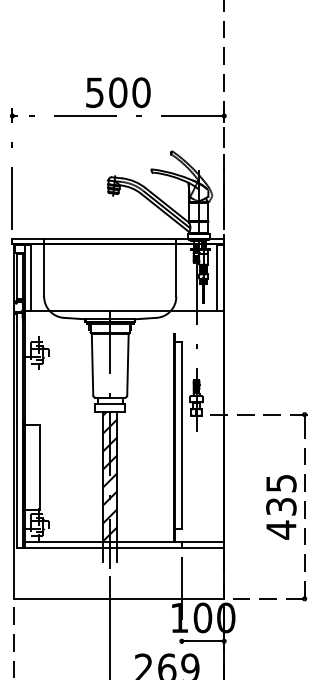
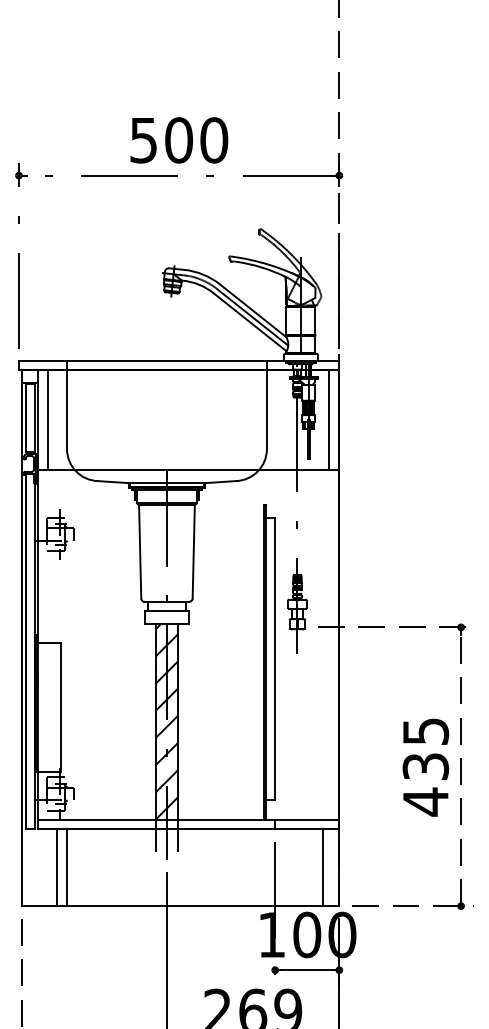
line: (37, 573) -> (56, 867), added
line: (44, 573) -> (67, 867), added
line: (213, 573) -> (323, 867), added

